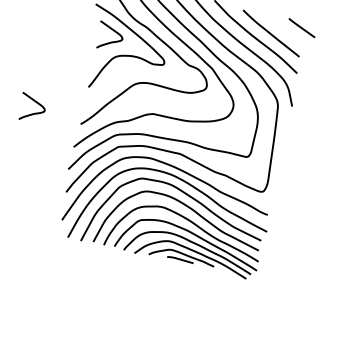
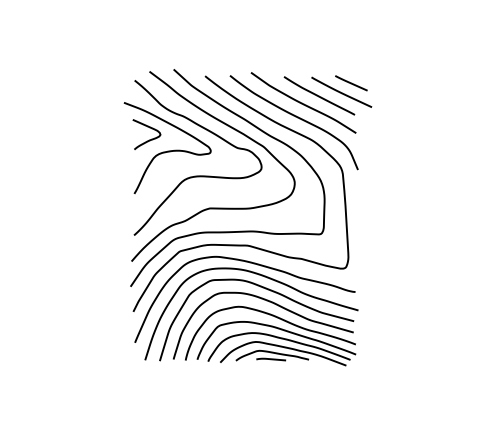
curve: (290, 33) -> (340, 91), added
curve: (34, 113) -> (81, 233), removed

